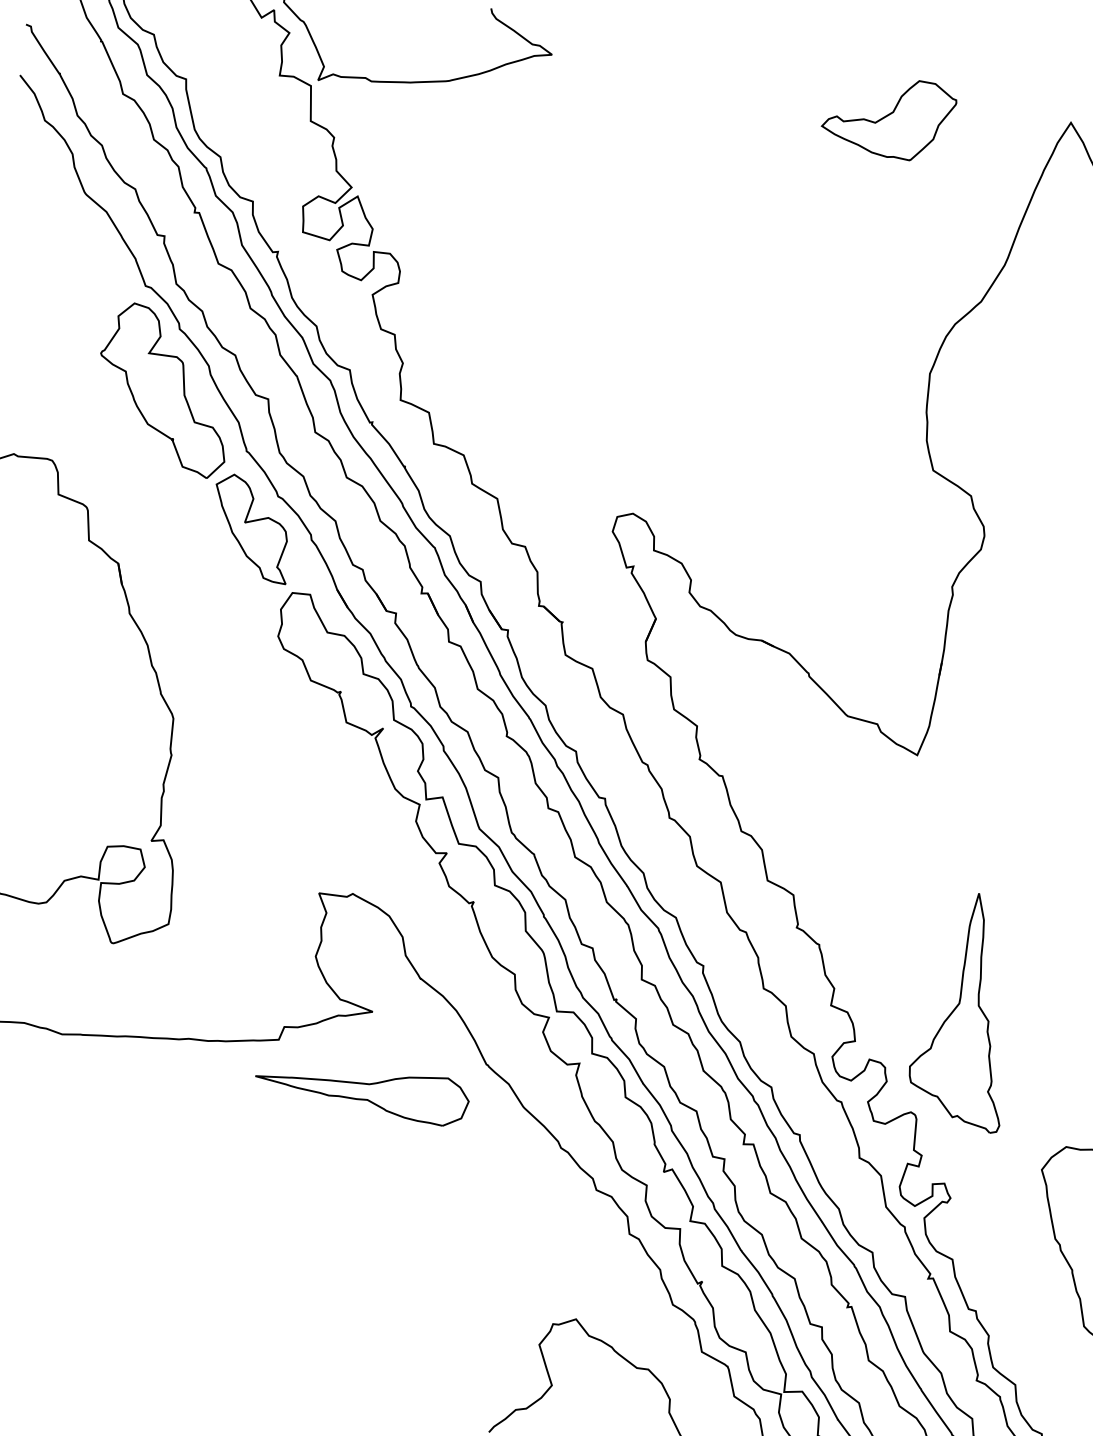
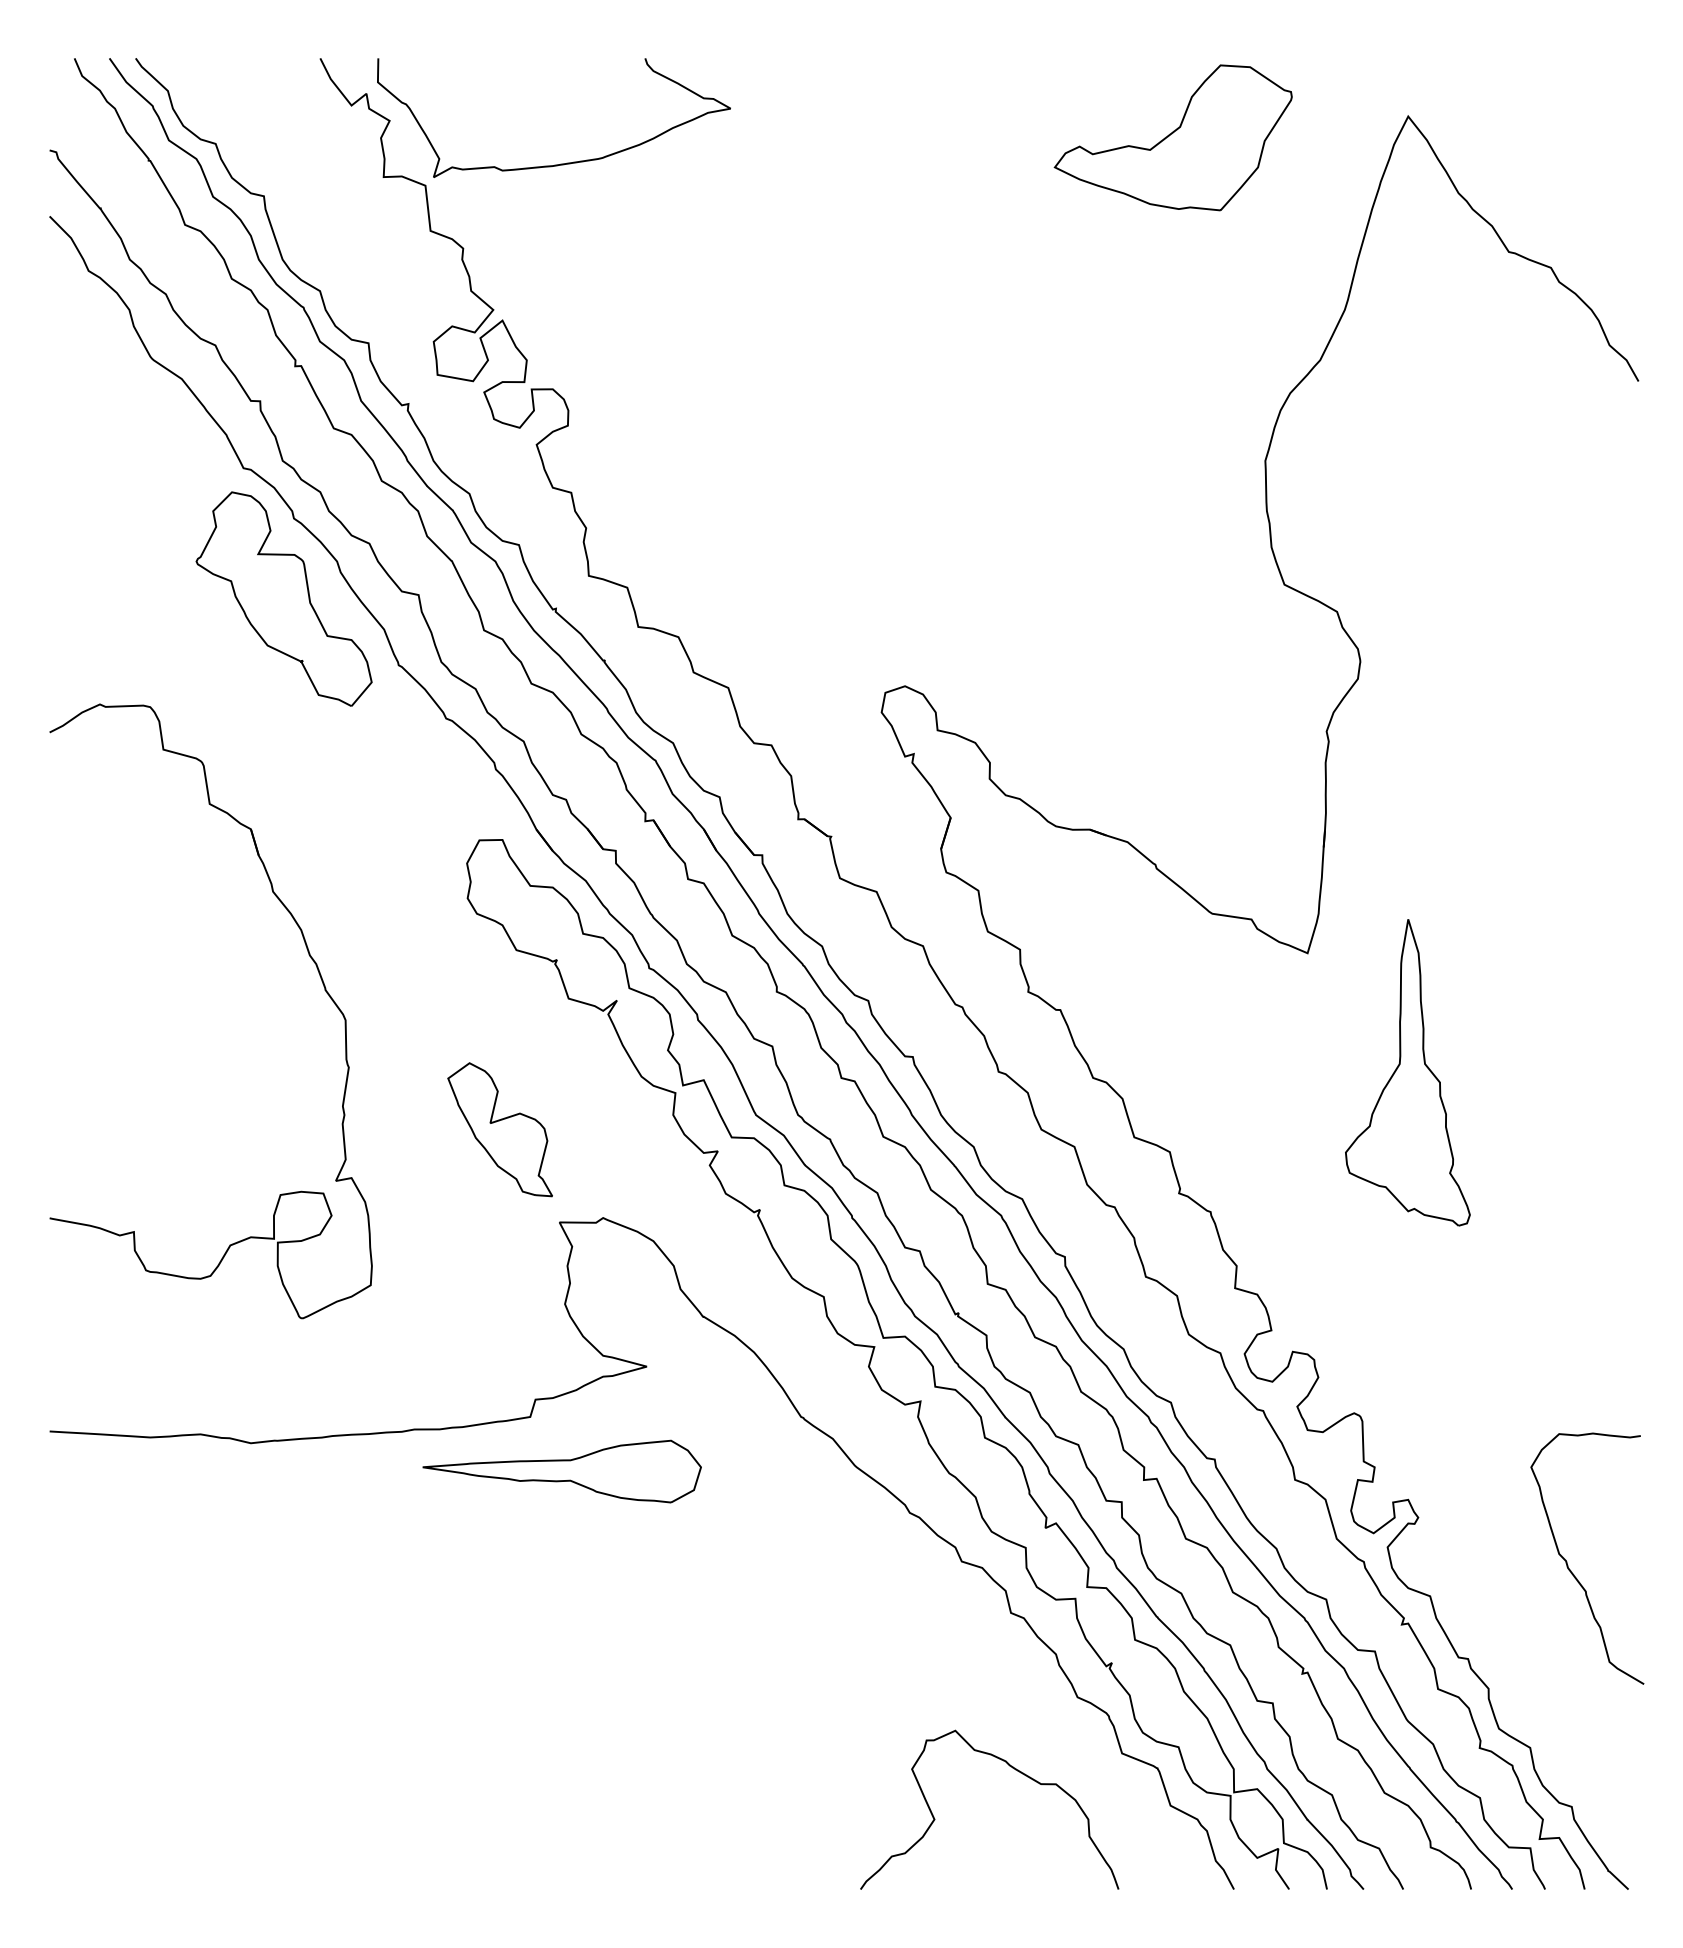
part: (888, 117) -> (1172, 137), size x1.4
part: (251, 528) -> (499, 1129), moved
part: (964, 1010) -> (1407, 1072), moved
part: (361, 1092) -> (561, 1471), moved

